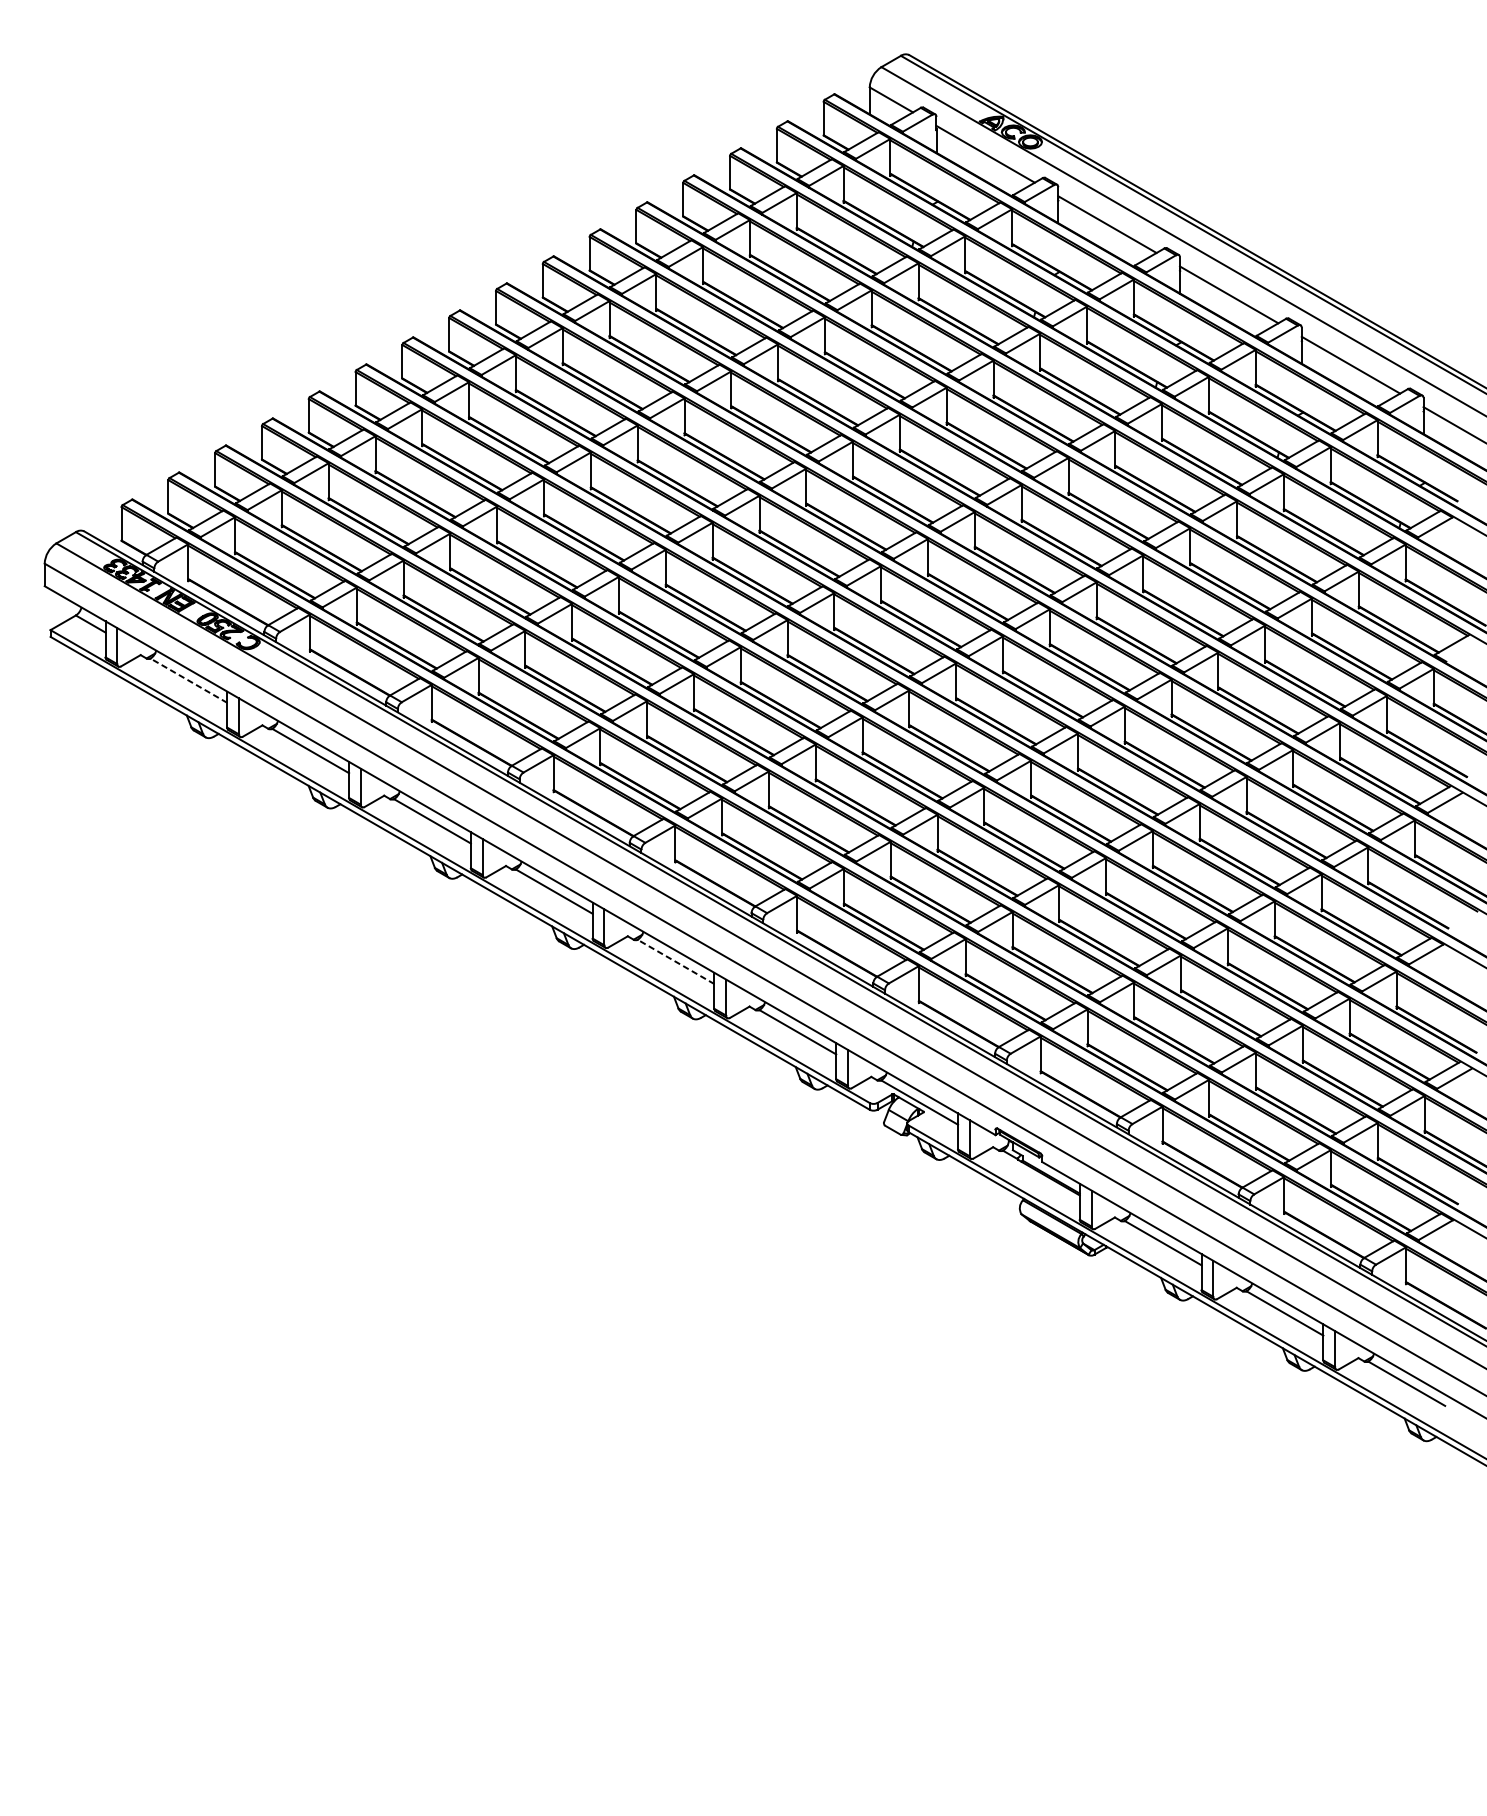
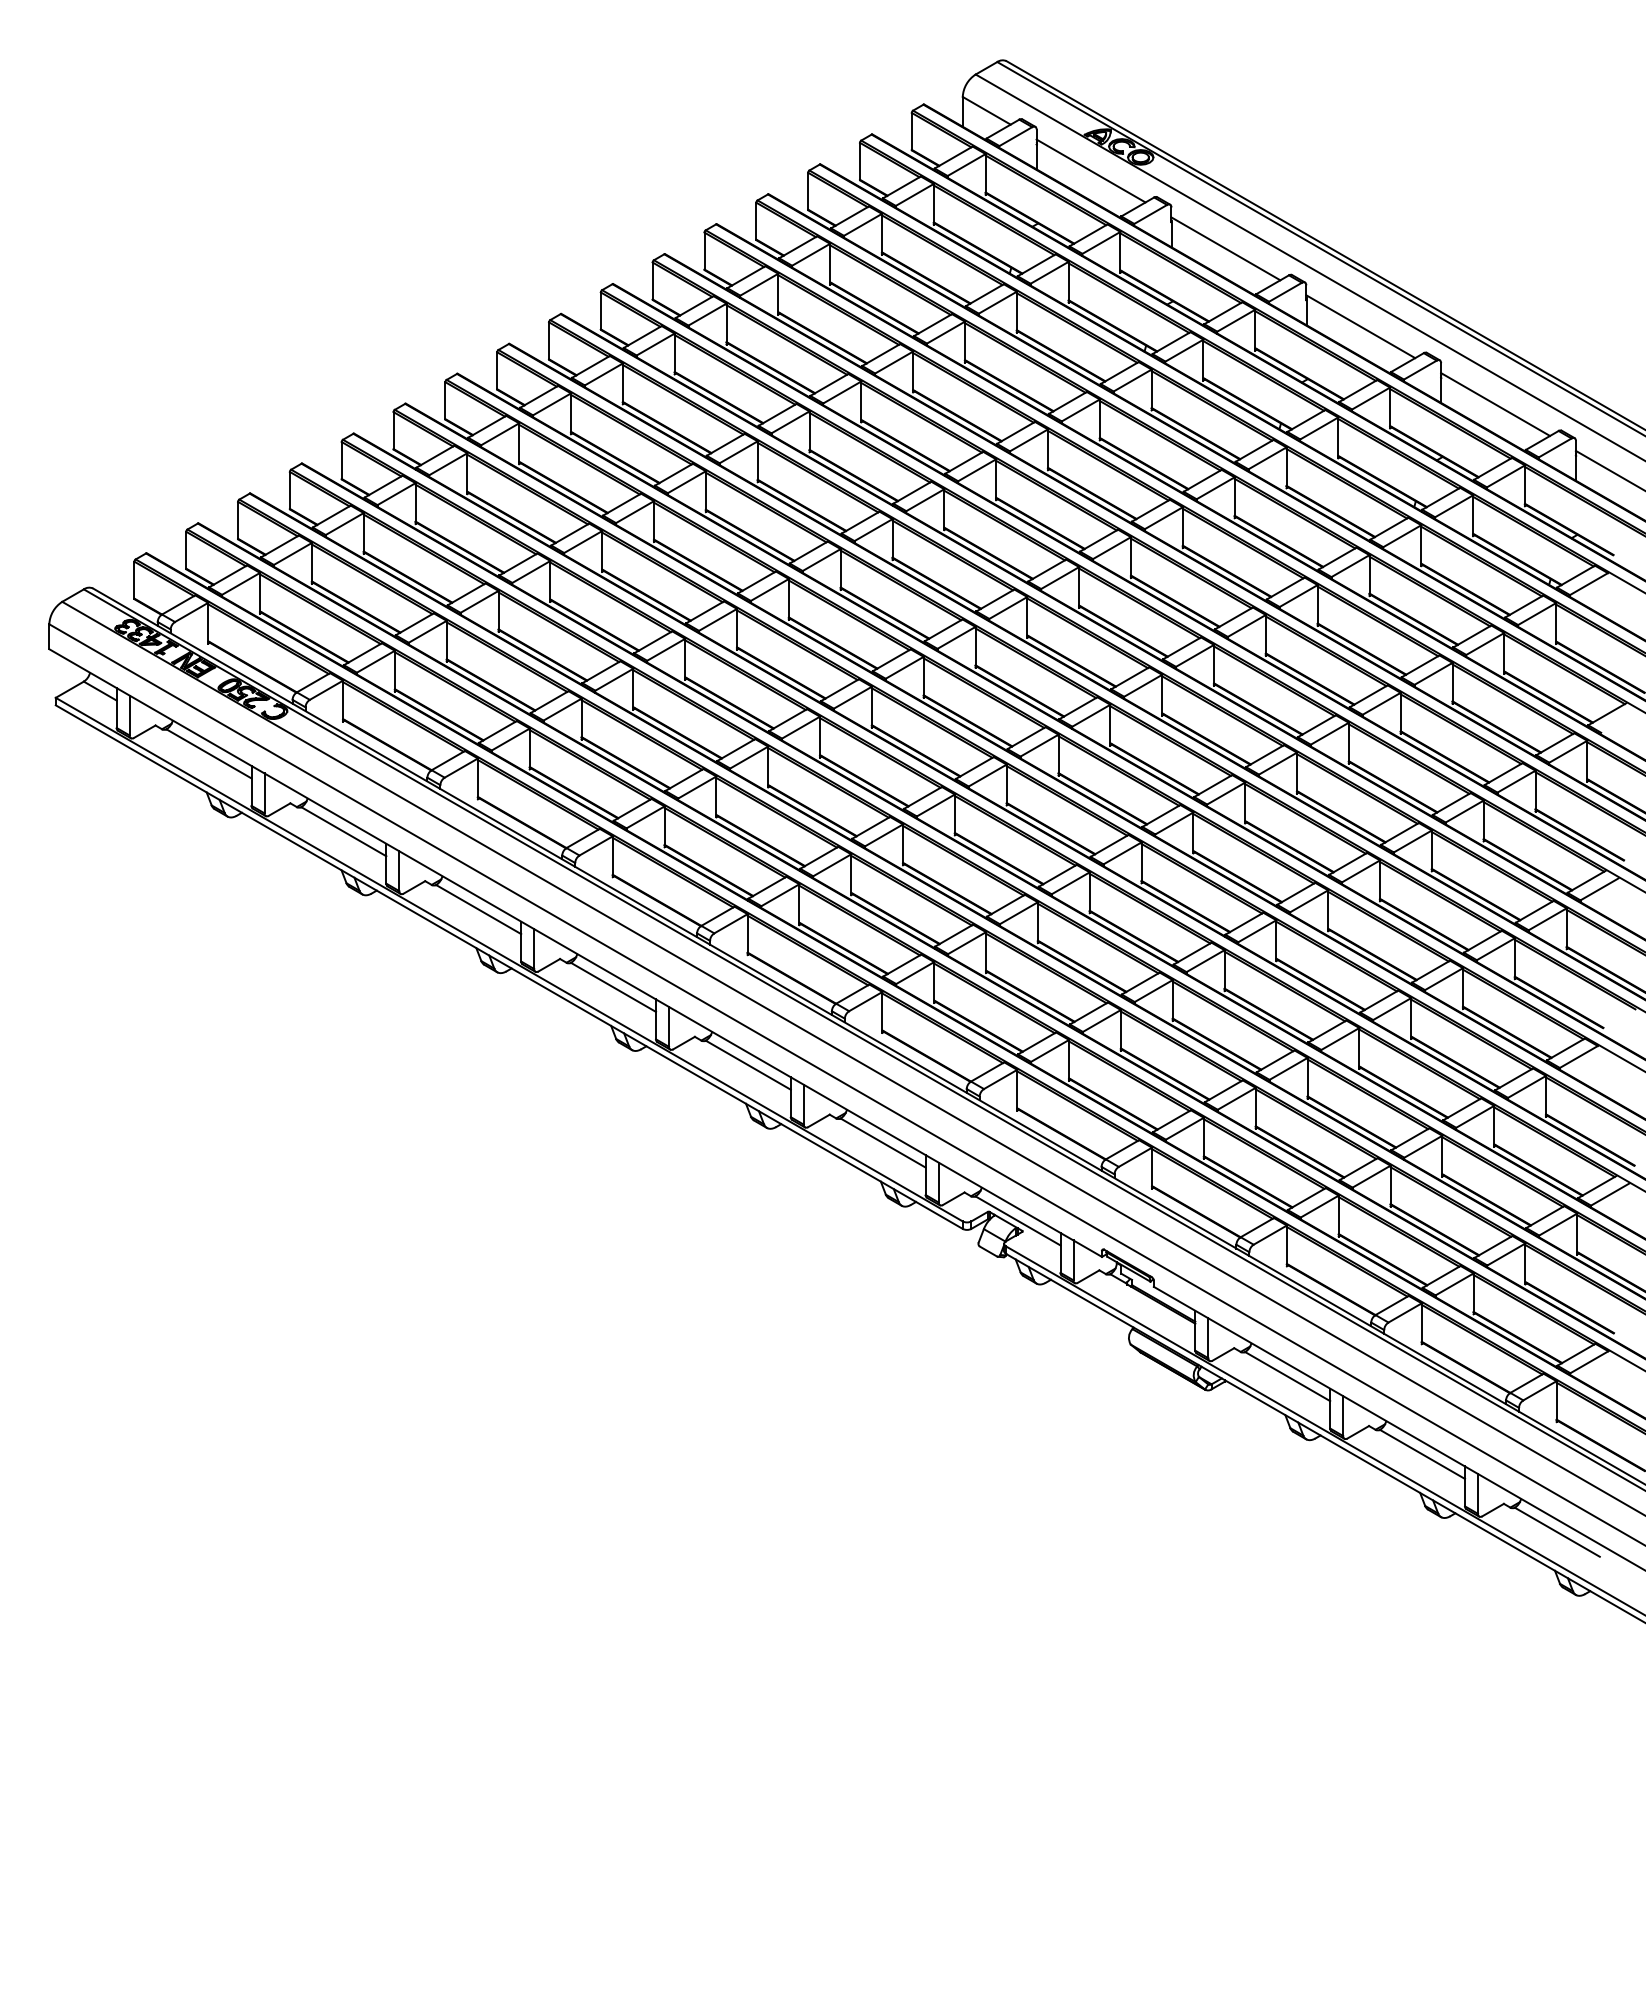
line: (188, 680) -> (208, 753), dashed -> solid
line: (675, 962) -> (747, 1065), dashed -> solid

